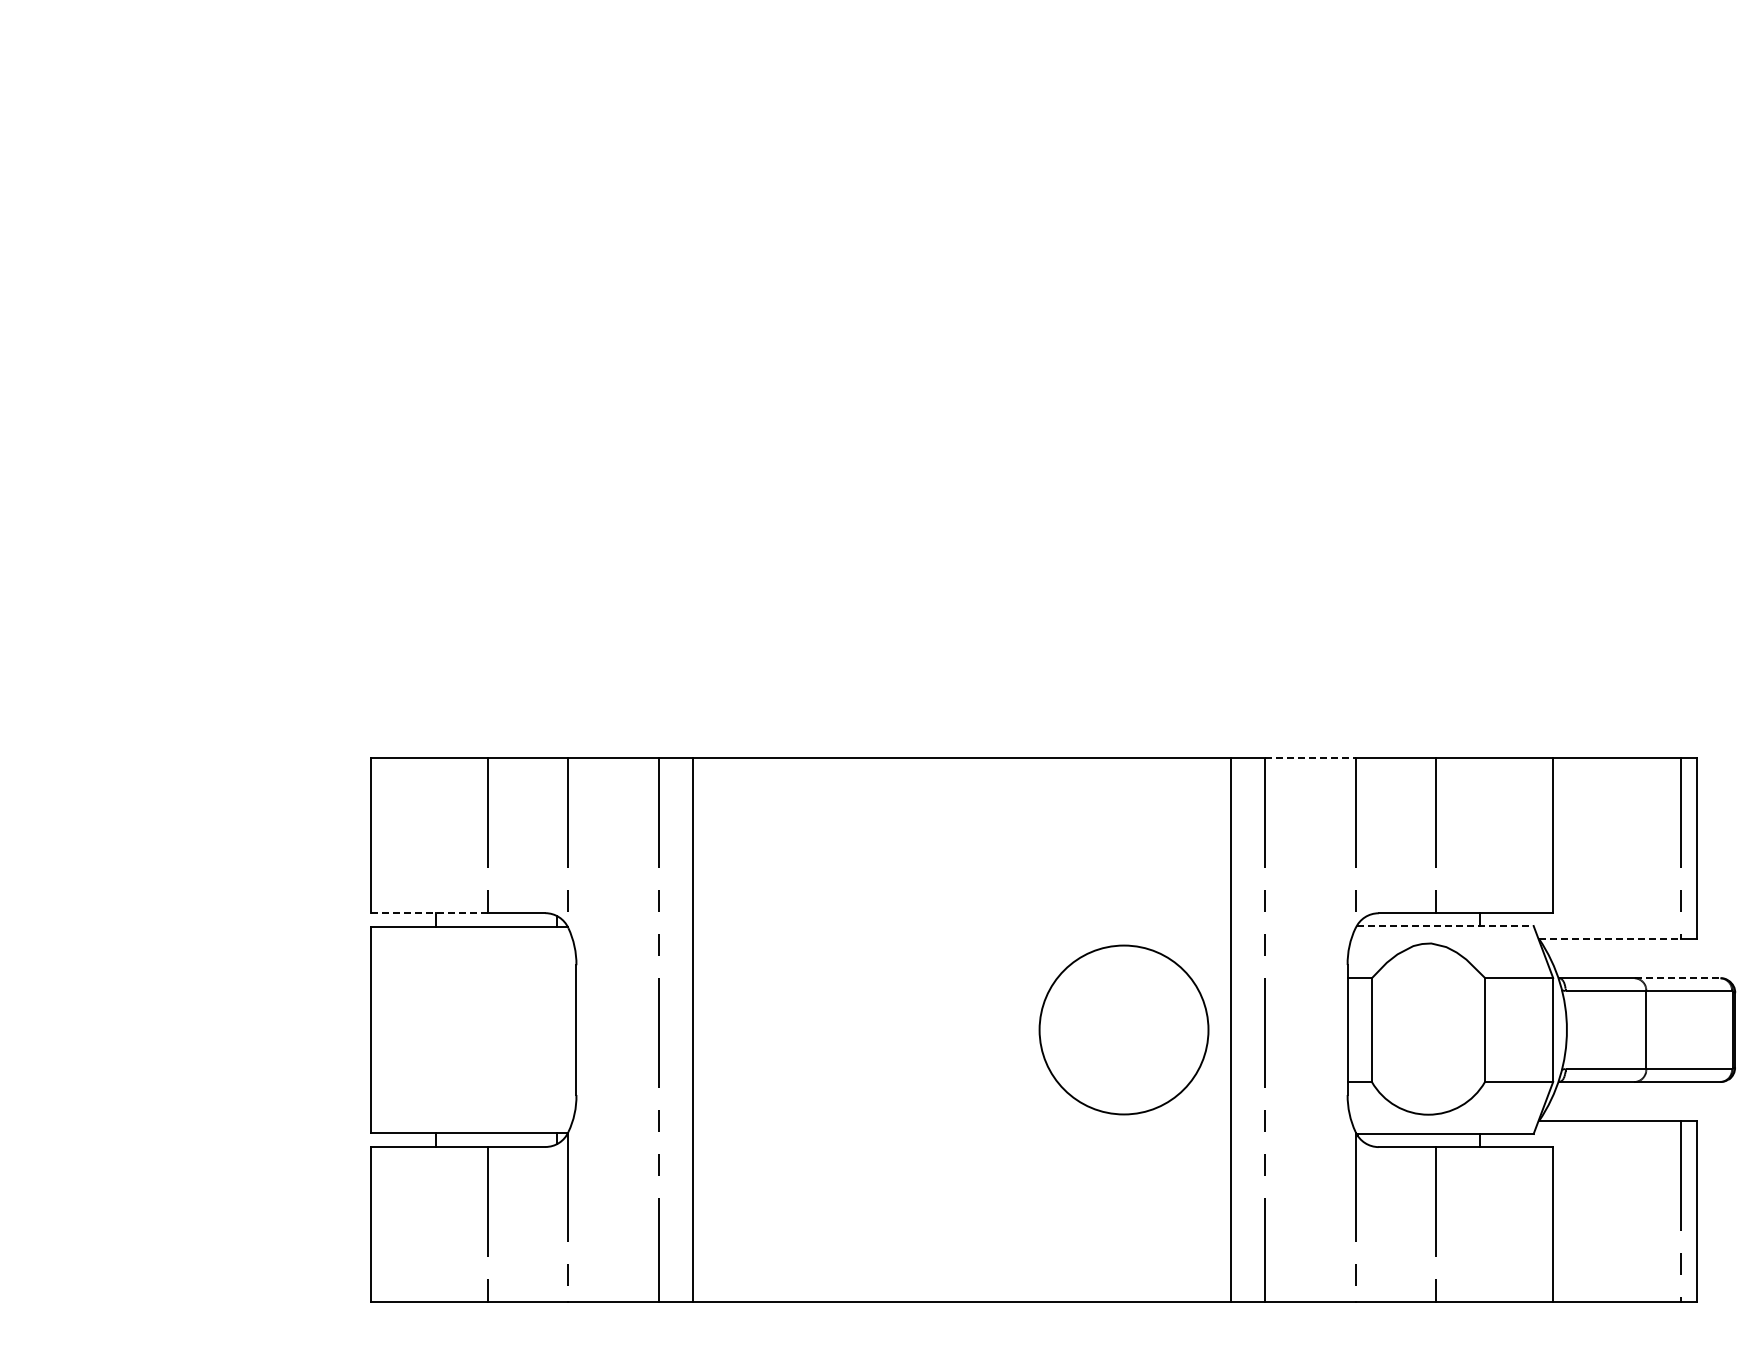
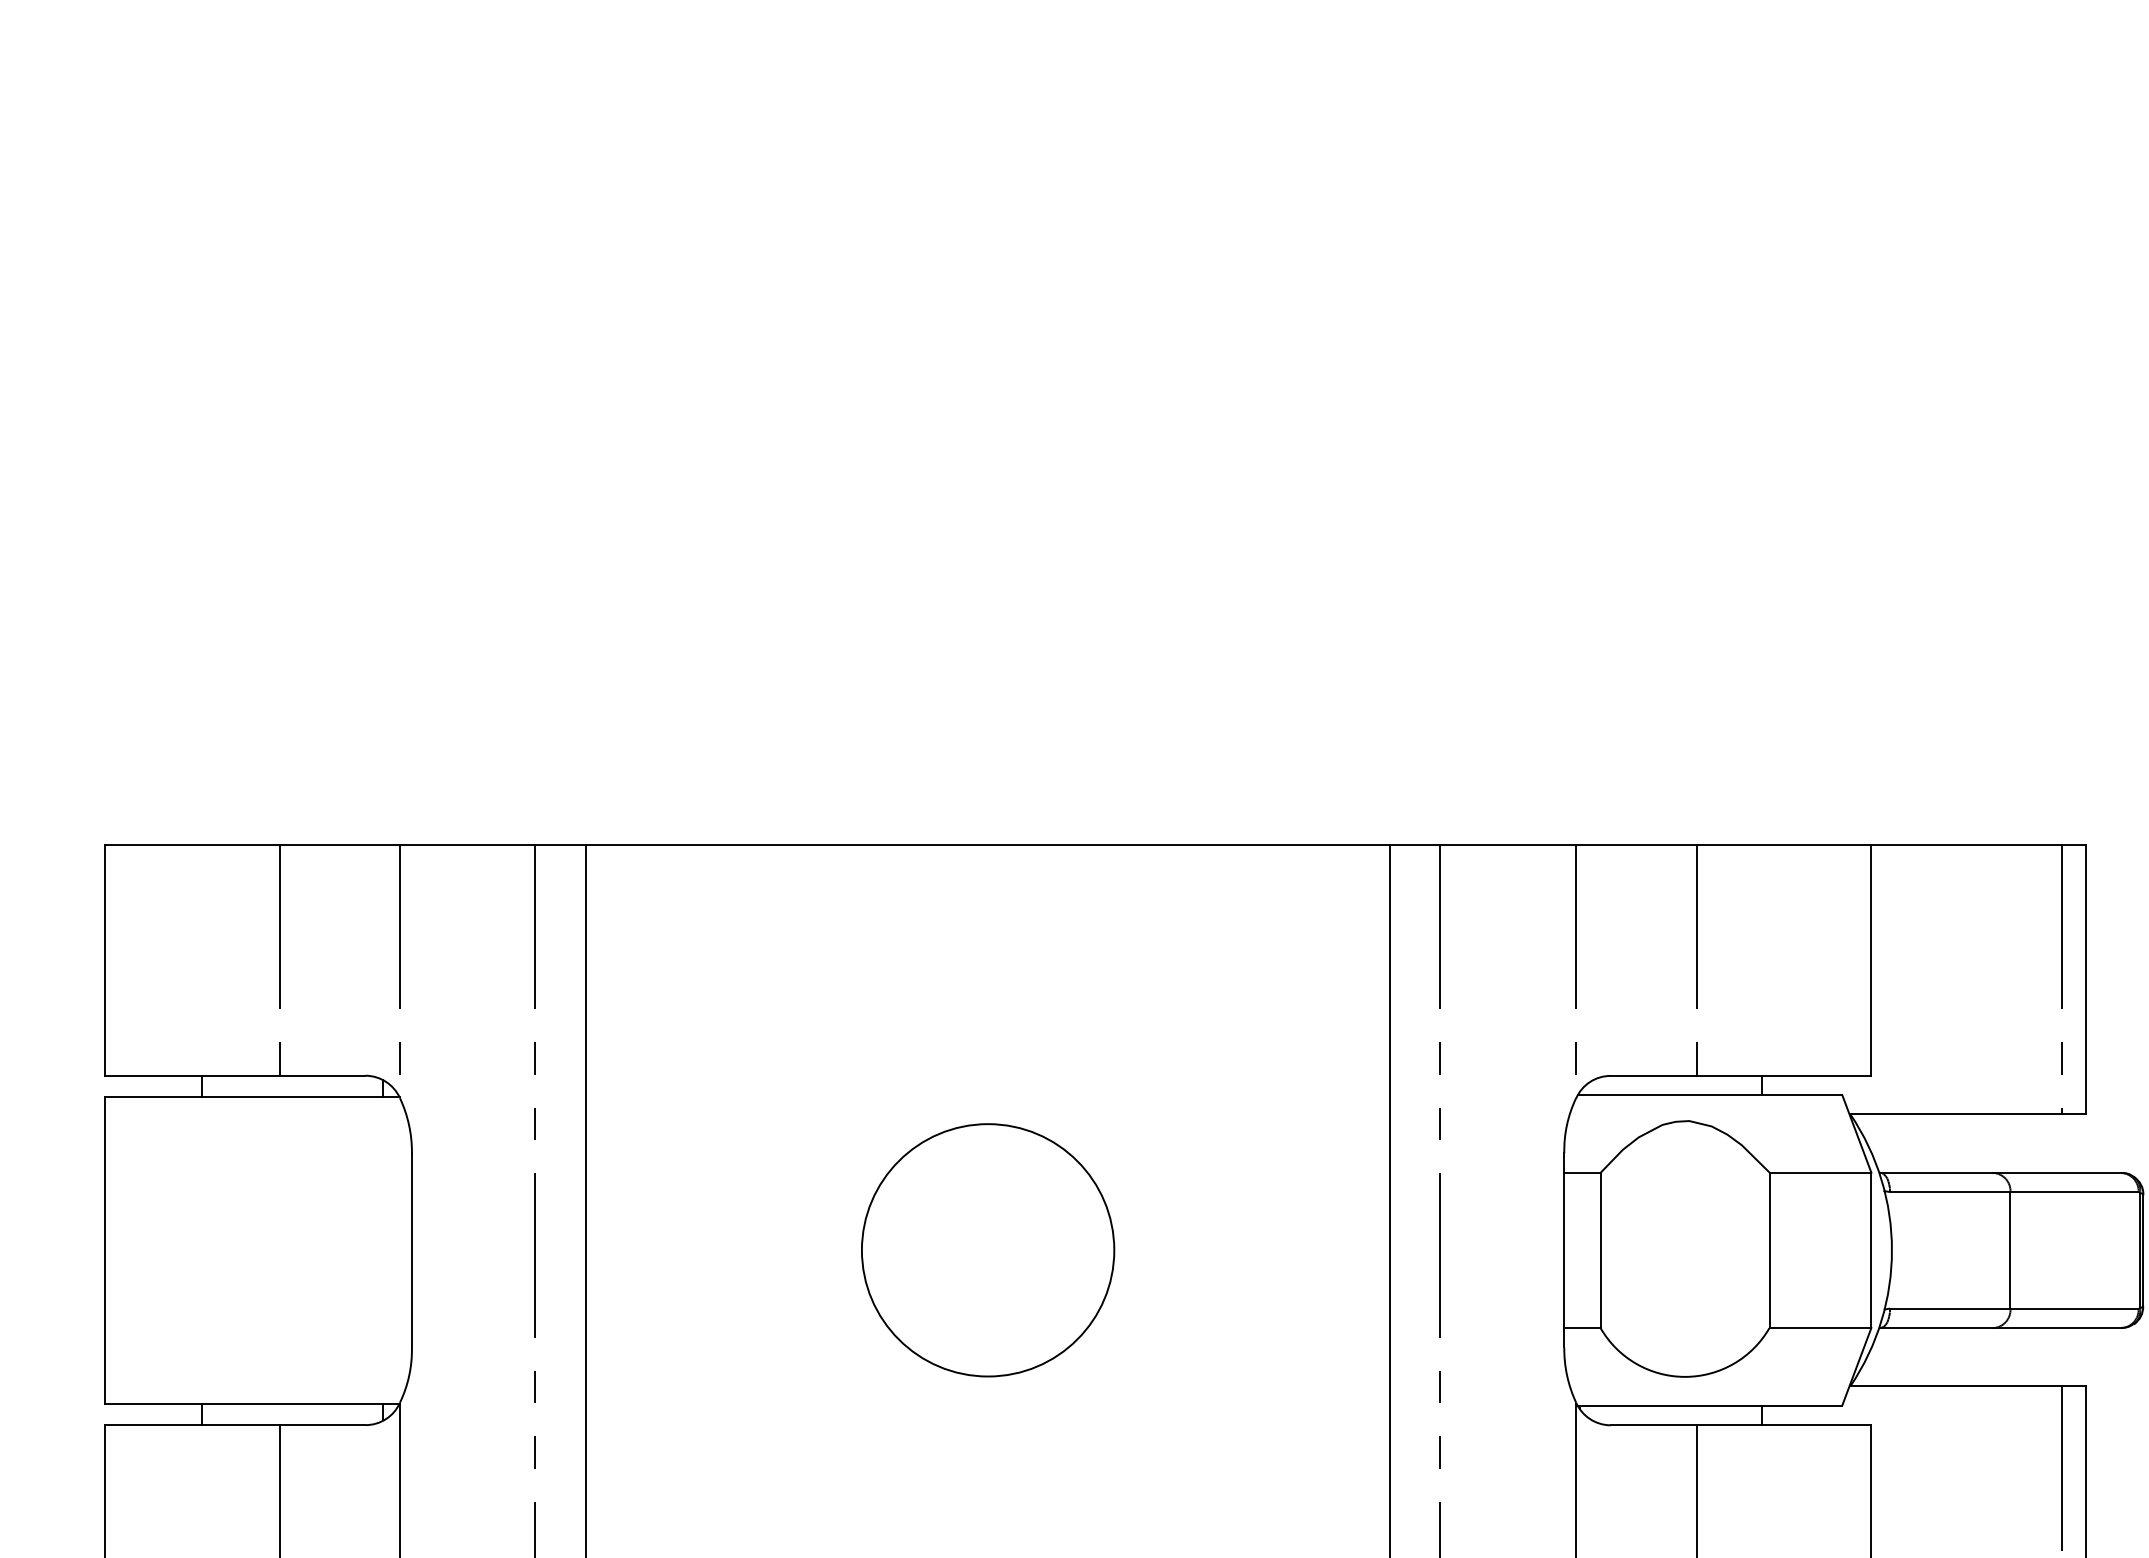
line: (1310, 758) -> (1508, 844), dashed -> solid
line: (429, 913) -> (192, 1076), dashed -> solid
line: (1445, 926) -> (1710, 1095), dashed -> solid
line: (1609, 939) -> (1955, 1115), dashed -> solid
line: (1677, 978) -> (2057, 1173), dashed -> solid
circle: (1123, 1029) -> (987, 1249), moved

